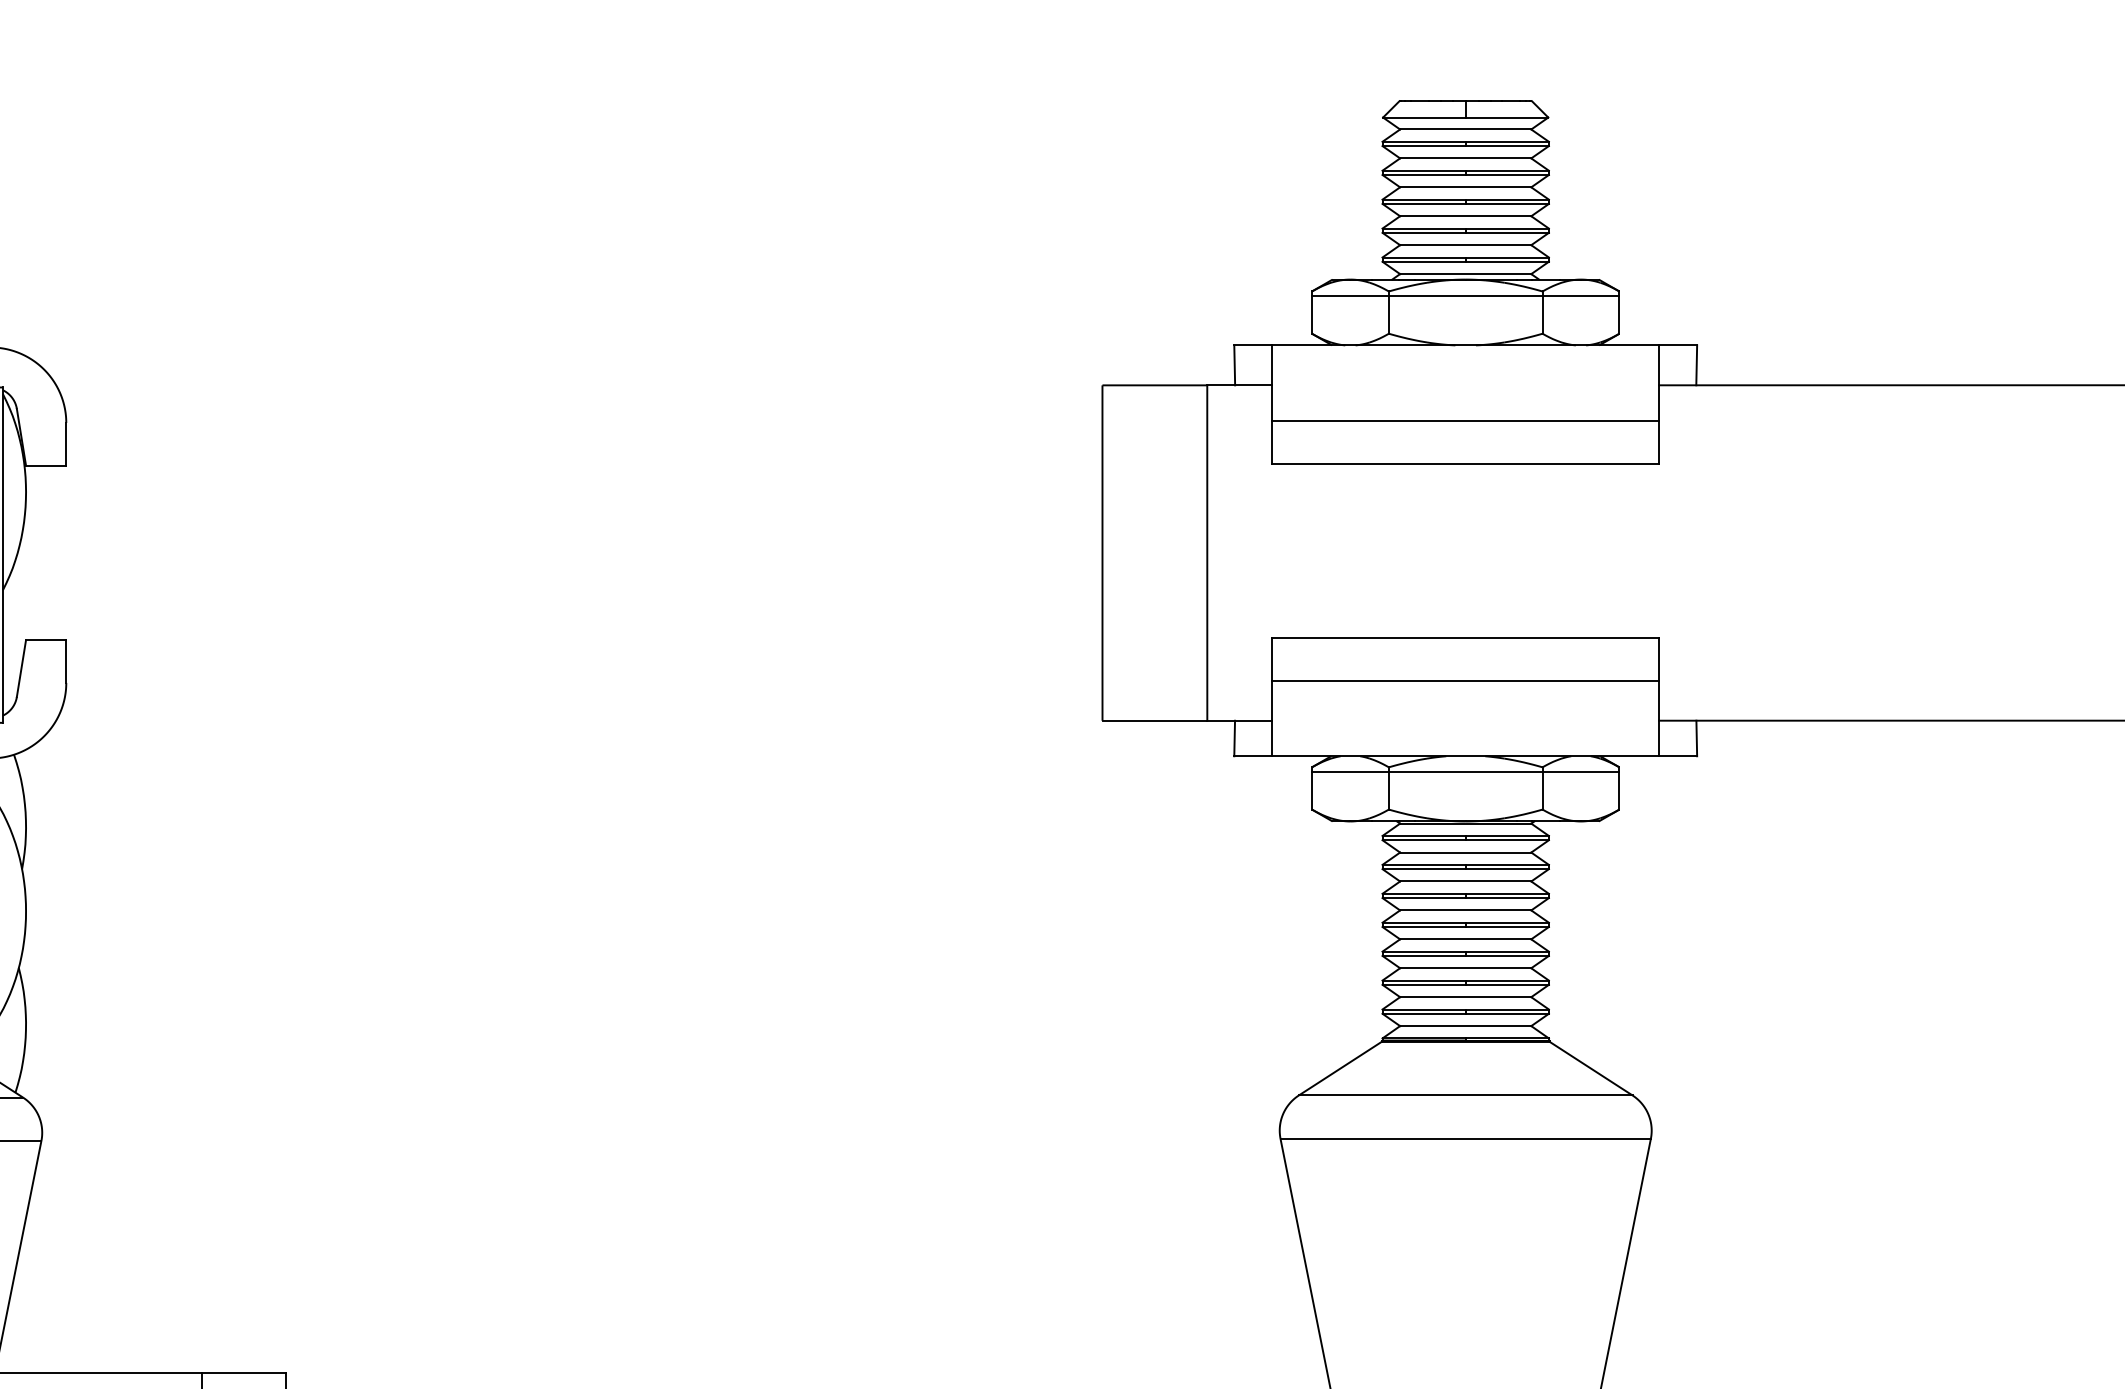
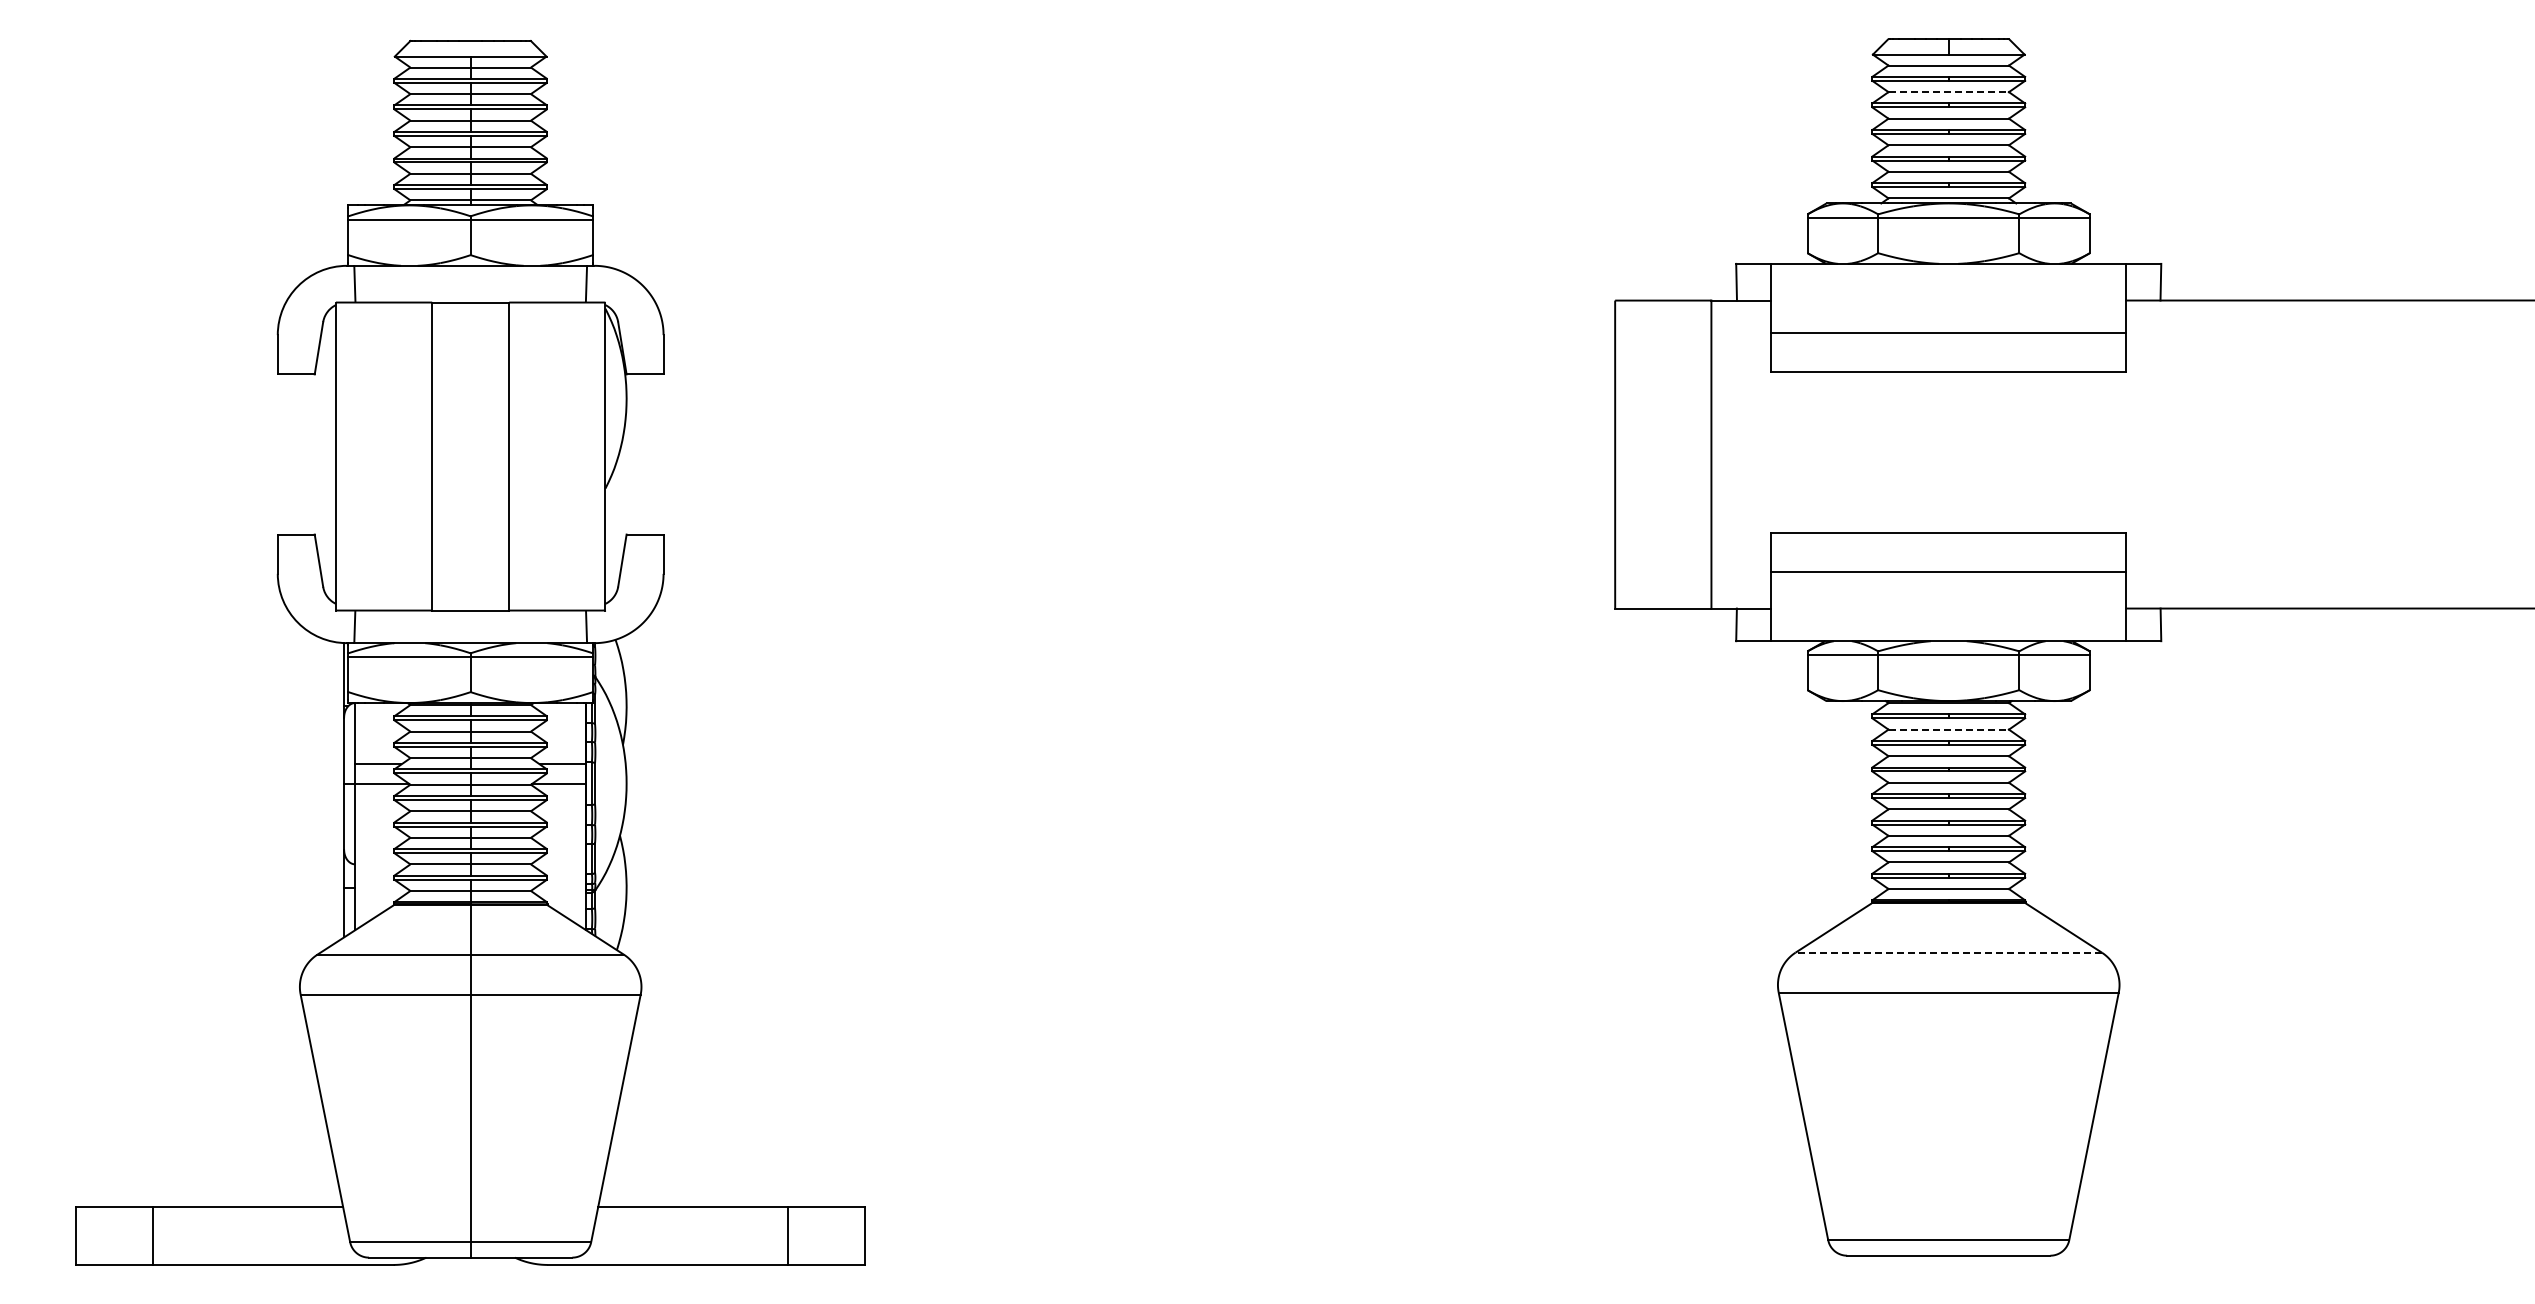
line: (1466, 158) -> (1949, 92), solid -> dashed
line: (1466, 852) -> (1949, 729), solid -> dashed
line: (1465, 1095) -> (1948, 952), solid -> dashed

